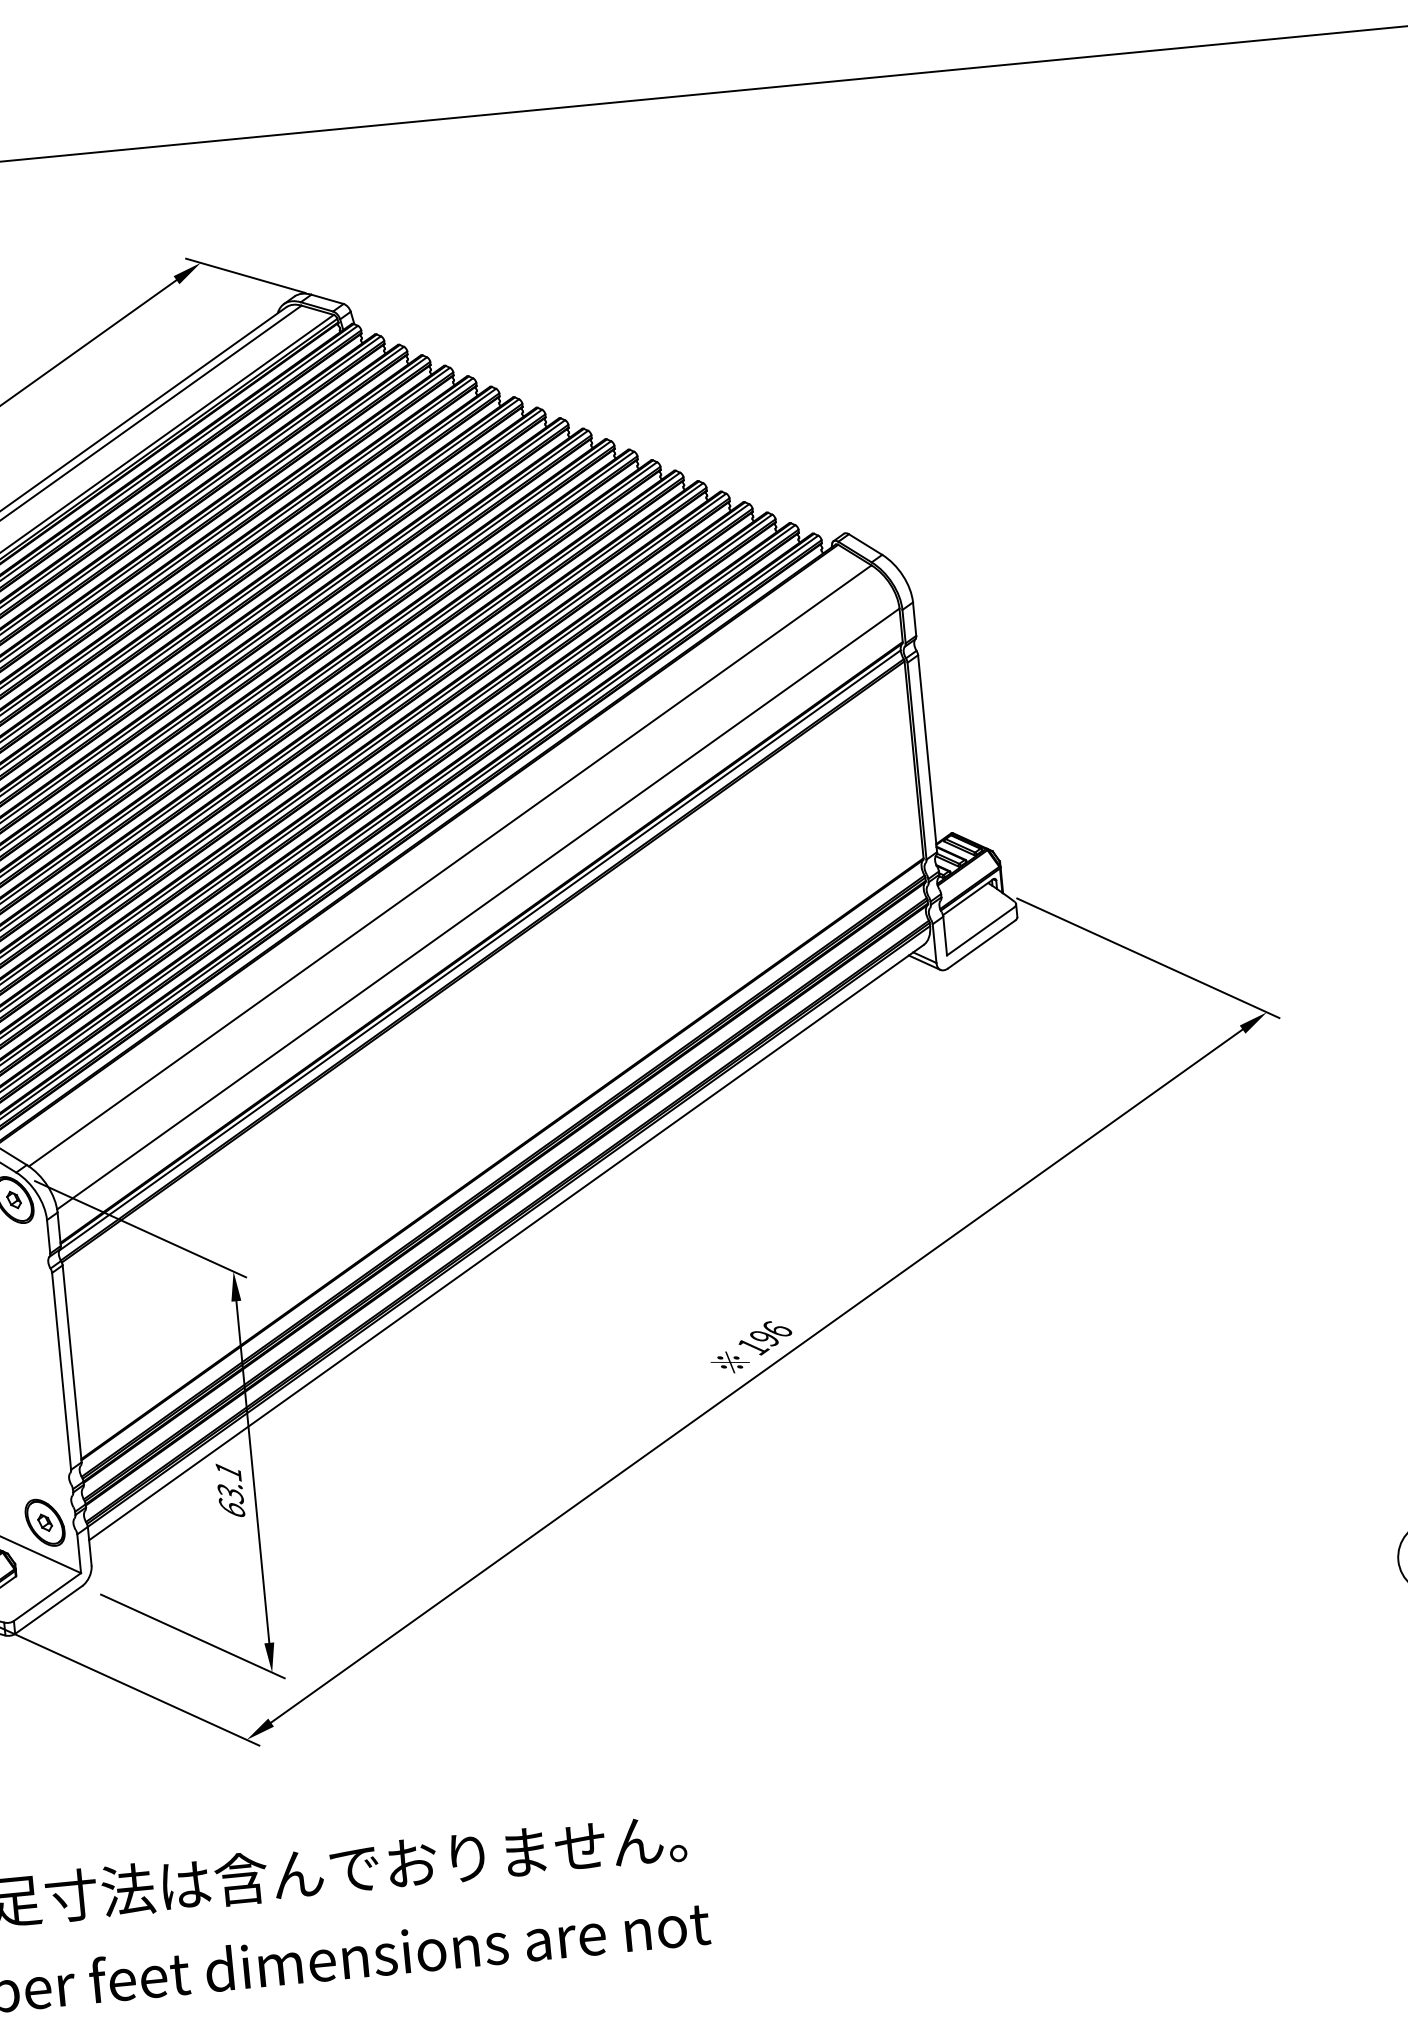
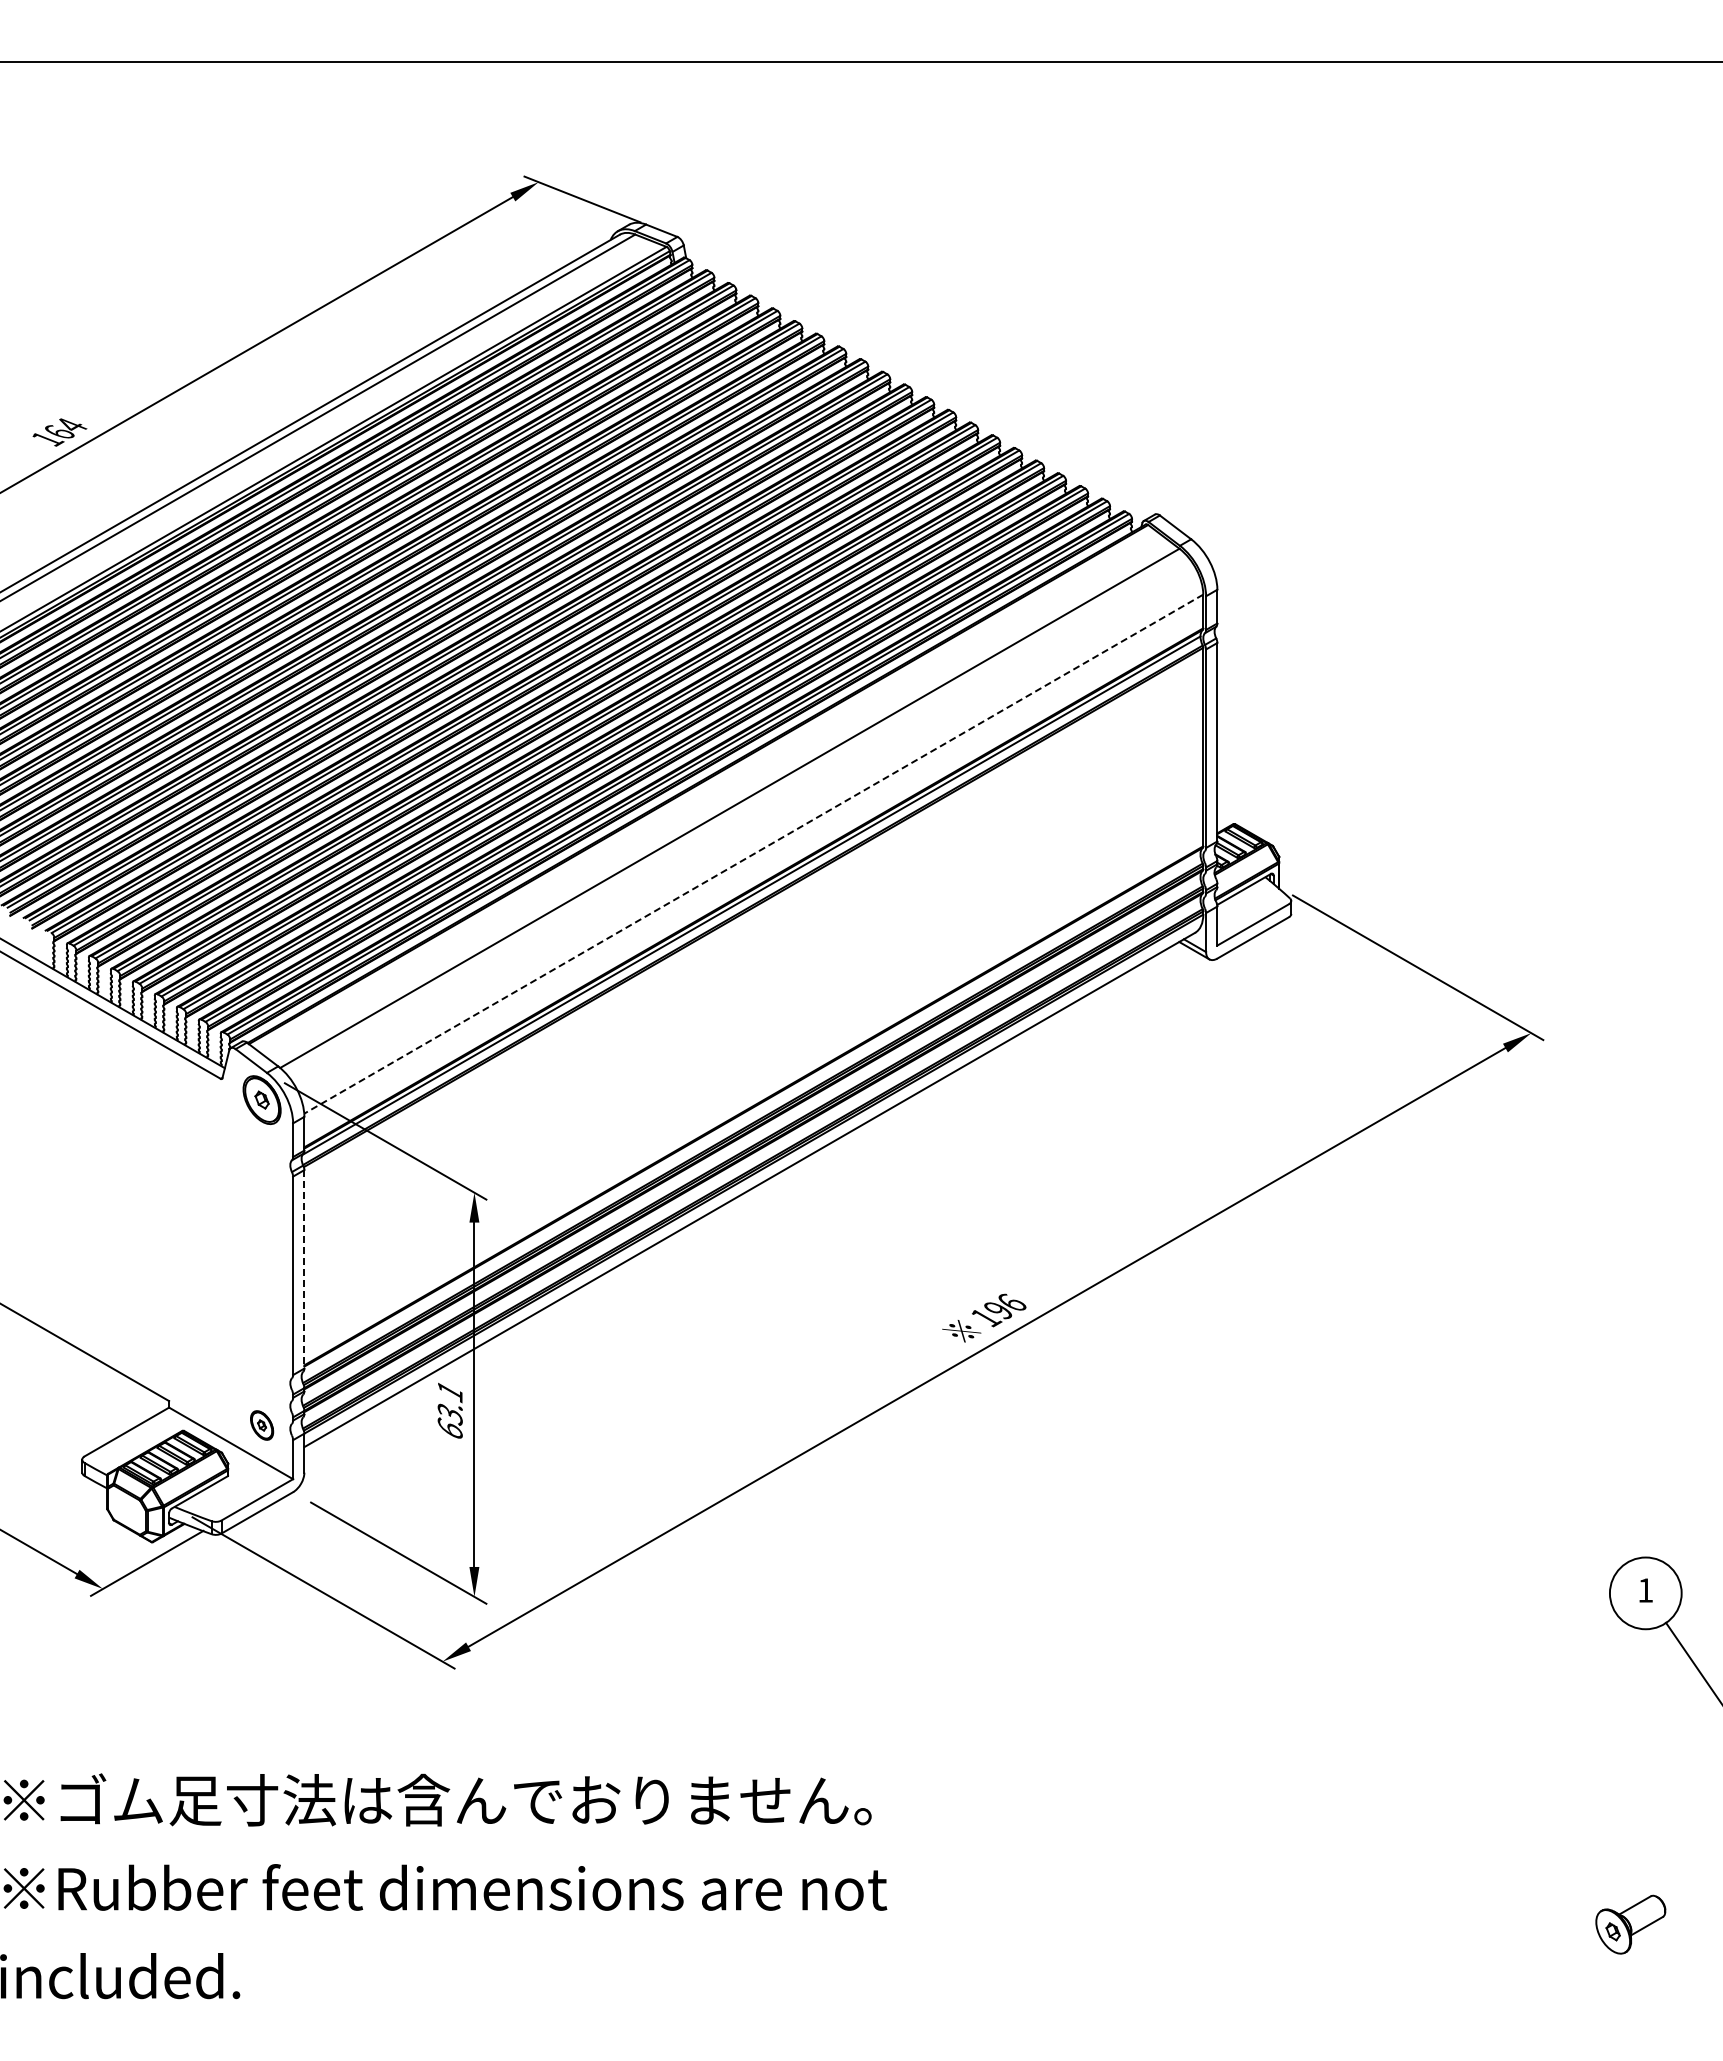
line: (478, 909) -> (753, 854), solid -> dashed
line: (72, 1364) -> (304, 1269), solid -> dashed
part: (44, 1522) -> (261, 1425), size x0.6

